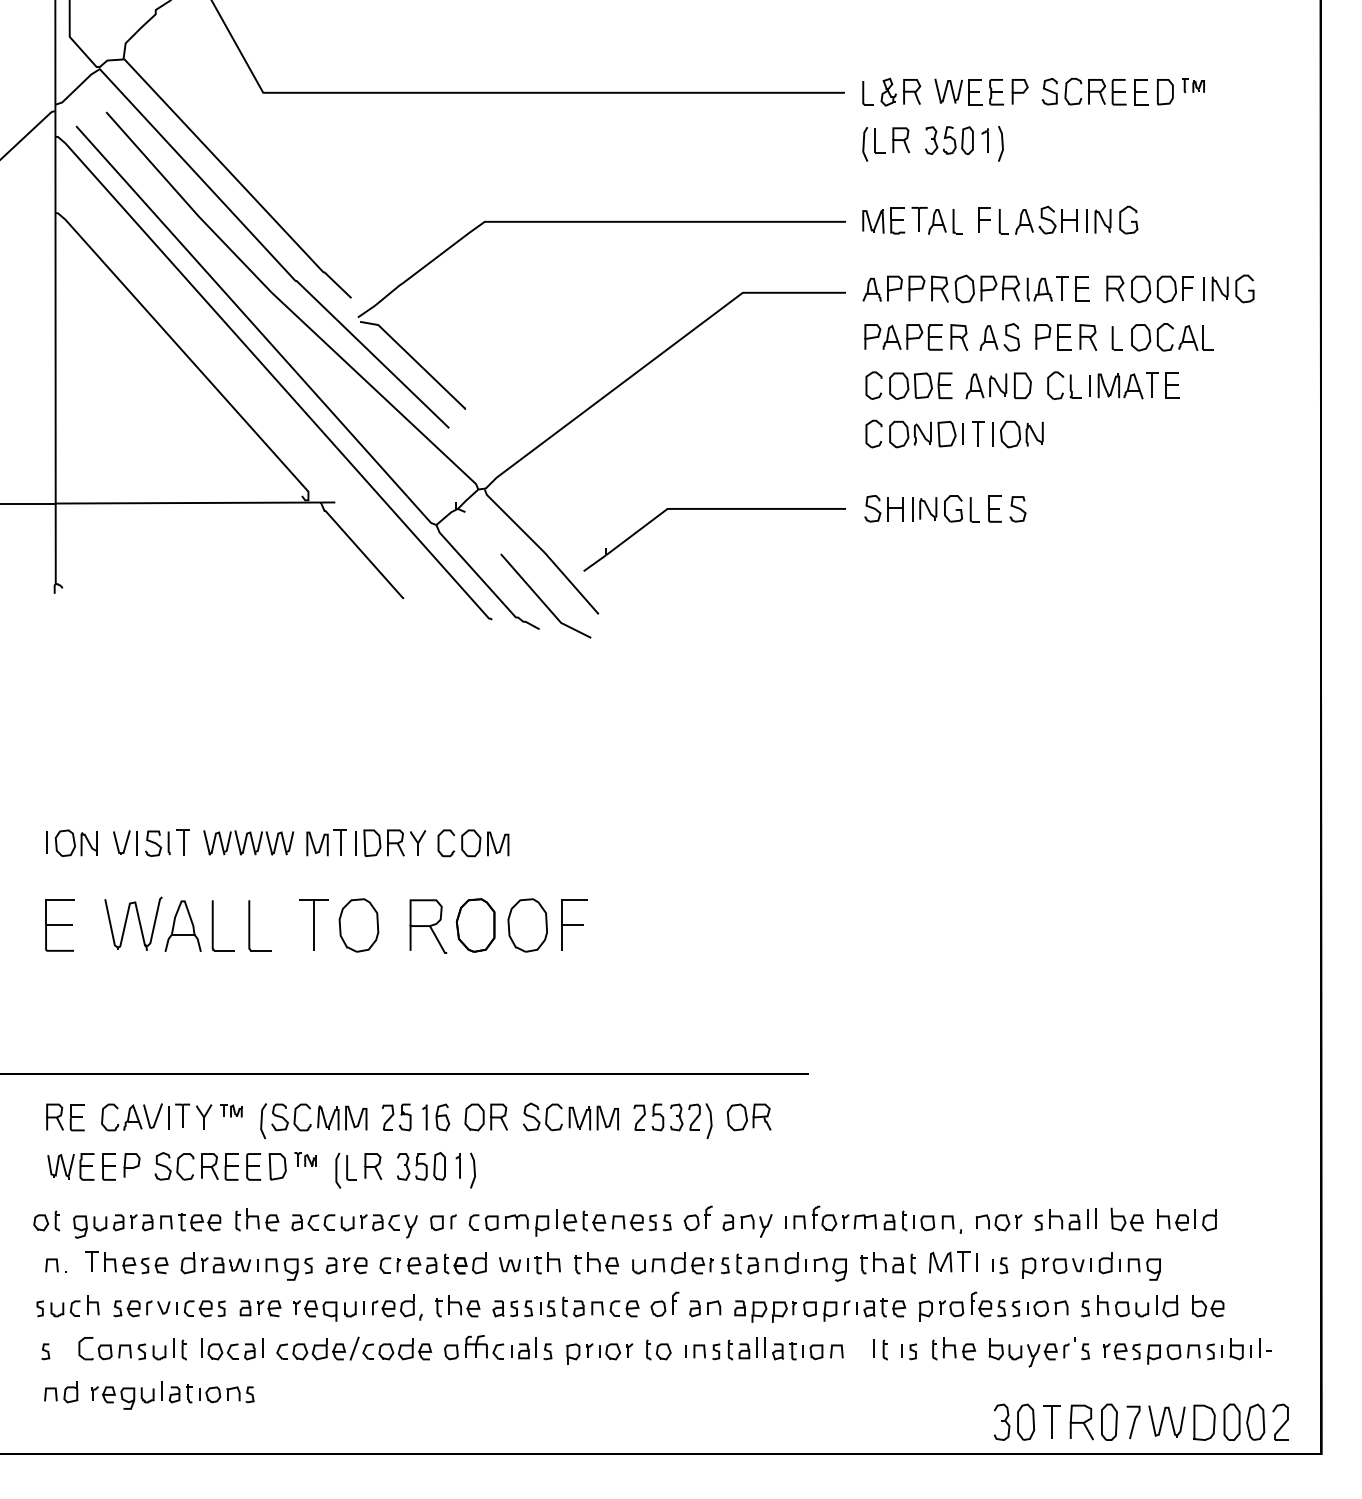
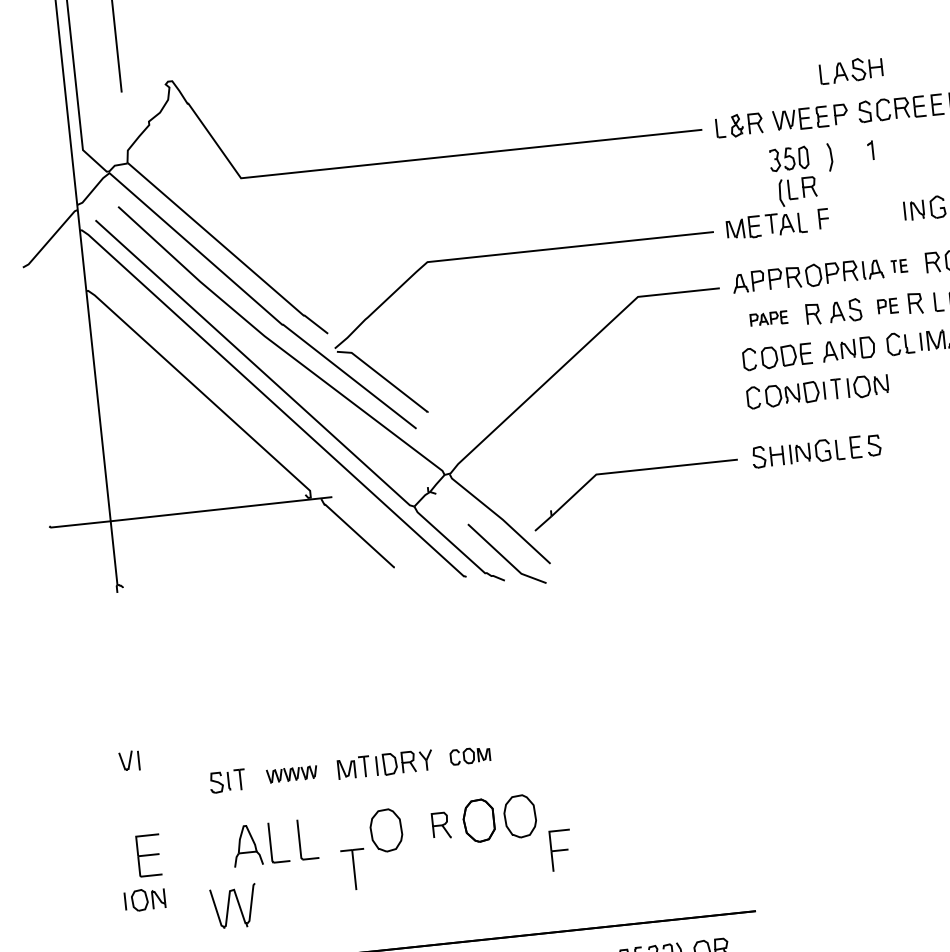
part: (984, 140) -> (870, 150), moved
part: (886, 144) -> (798, 191), moved
part: (1037, 219) -> (850, 69), moved
part: (1072, 288) -> (899, 266), size x0.6
part: (903, 337) -> (769, 318), size x0.6
part: (1053, 337) -> (888, 306), size x0.7
part: (71, 842) -> (144, 899), moved
part: (125, 842) -> (129, 760), moved
part: (248, 842) -> (291, 773), size x0.7
part: (473, 843) -> (470, 756), size x0.7
part: (133, 923) -> (234, 906), moved
part: (313, 924) -> (353, 869), moved
part: (574, 924) -> (561, 849), moved
part: (428, 926) -> (441, 825), size x0.6

